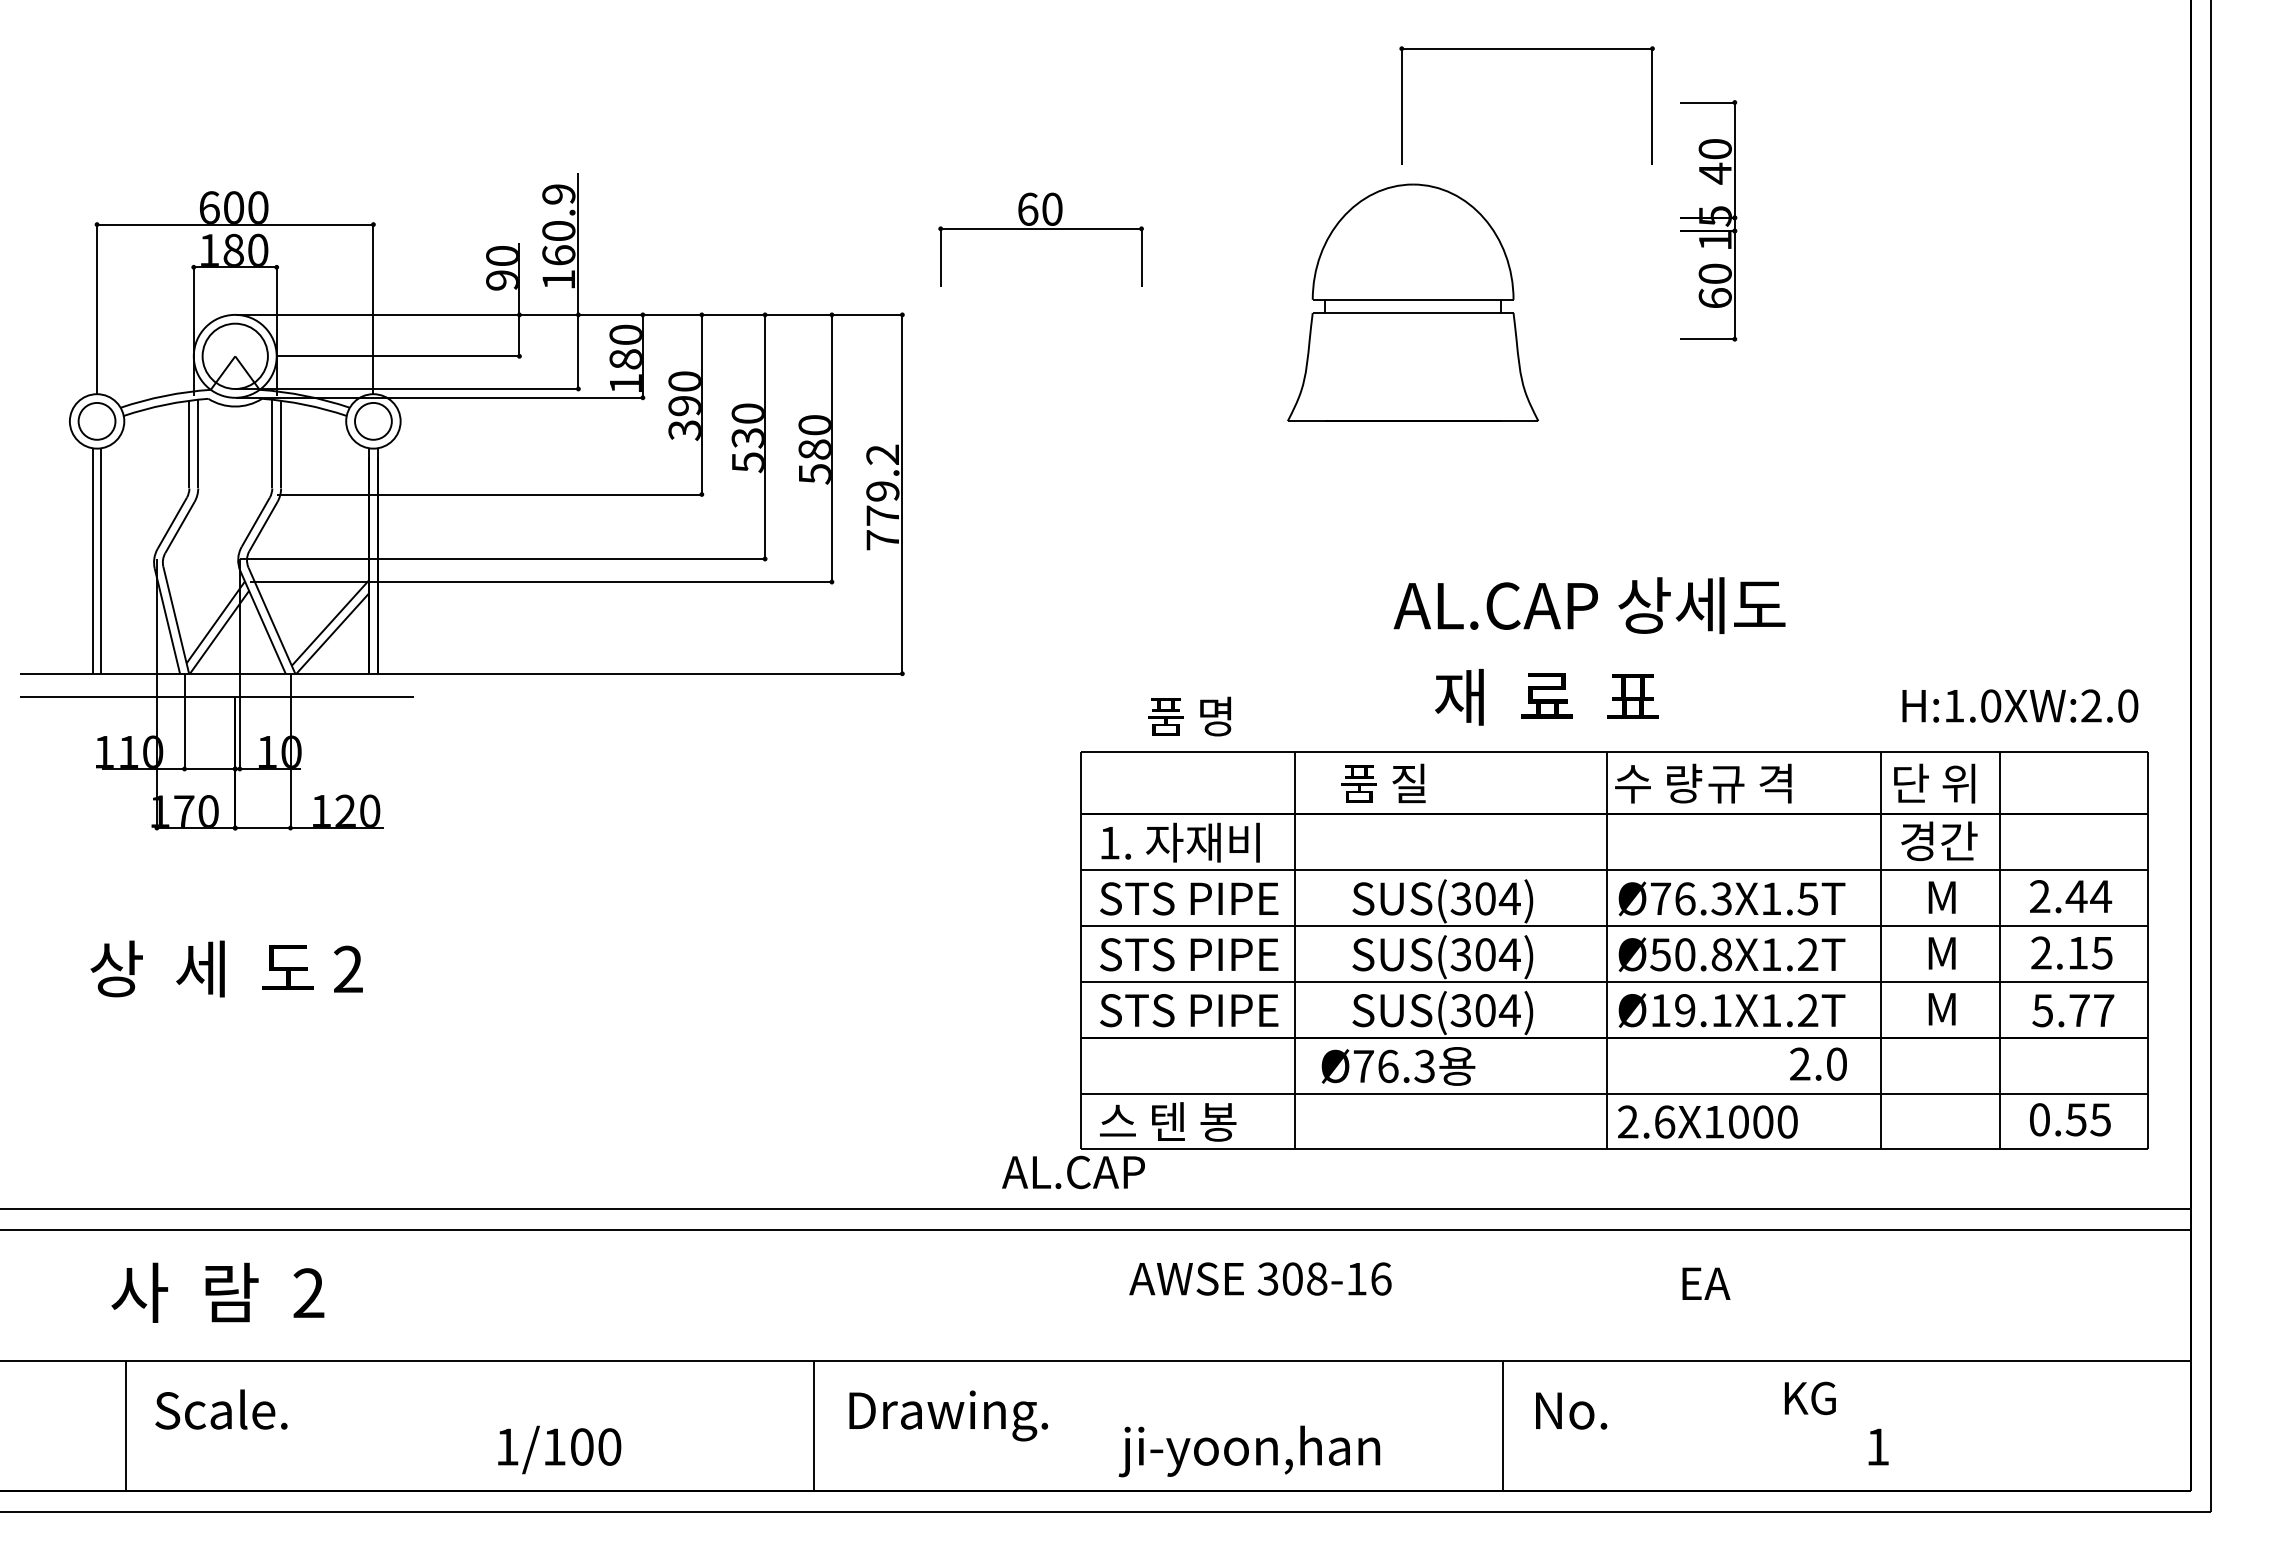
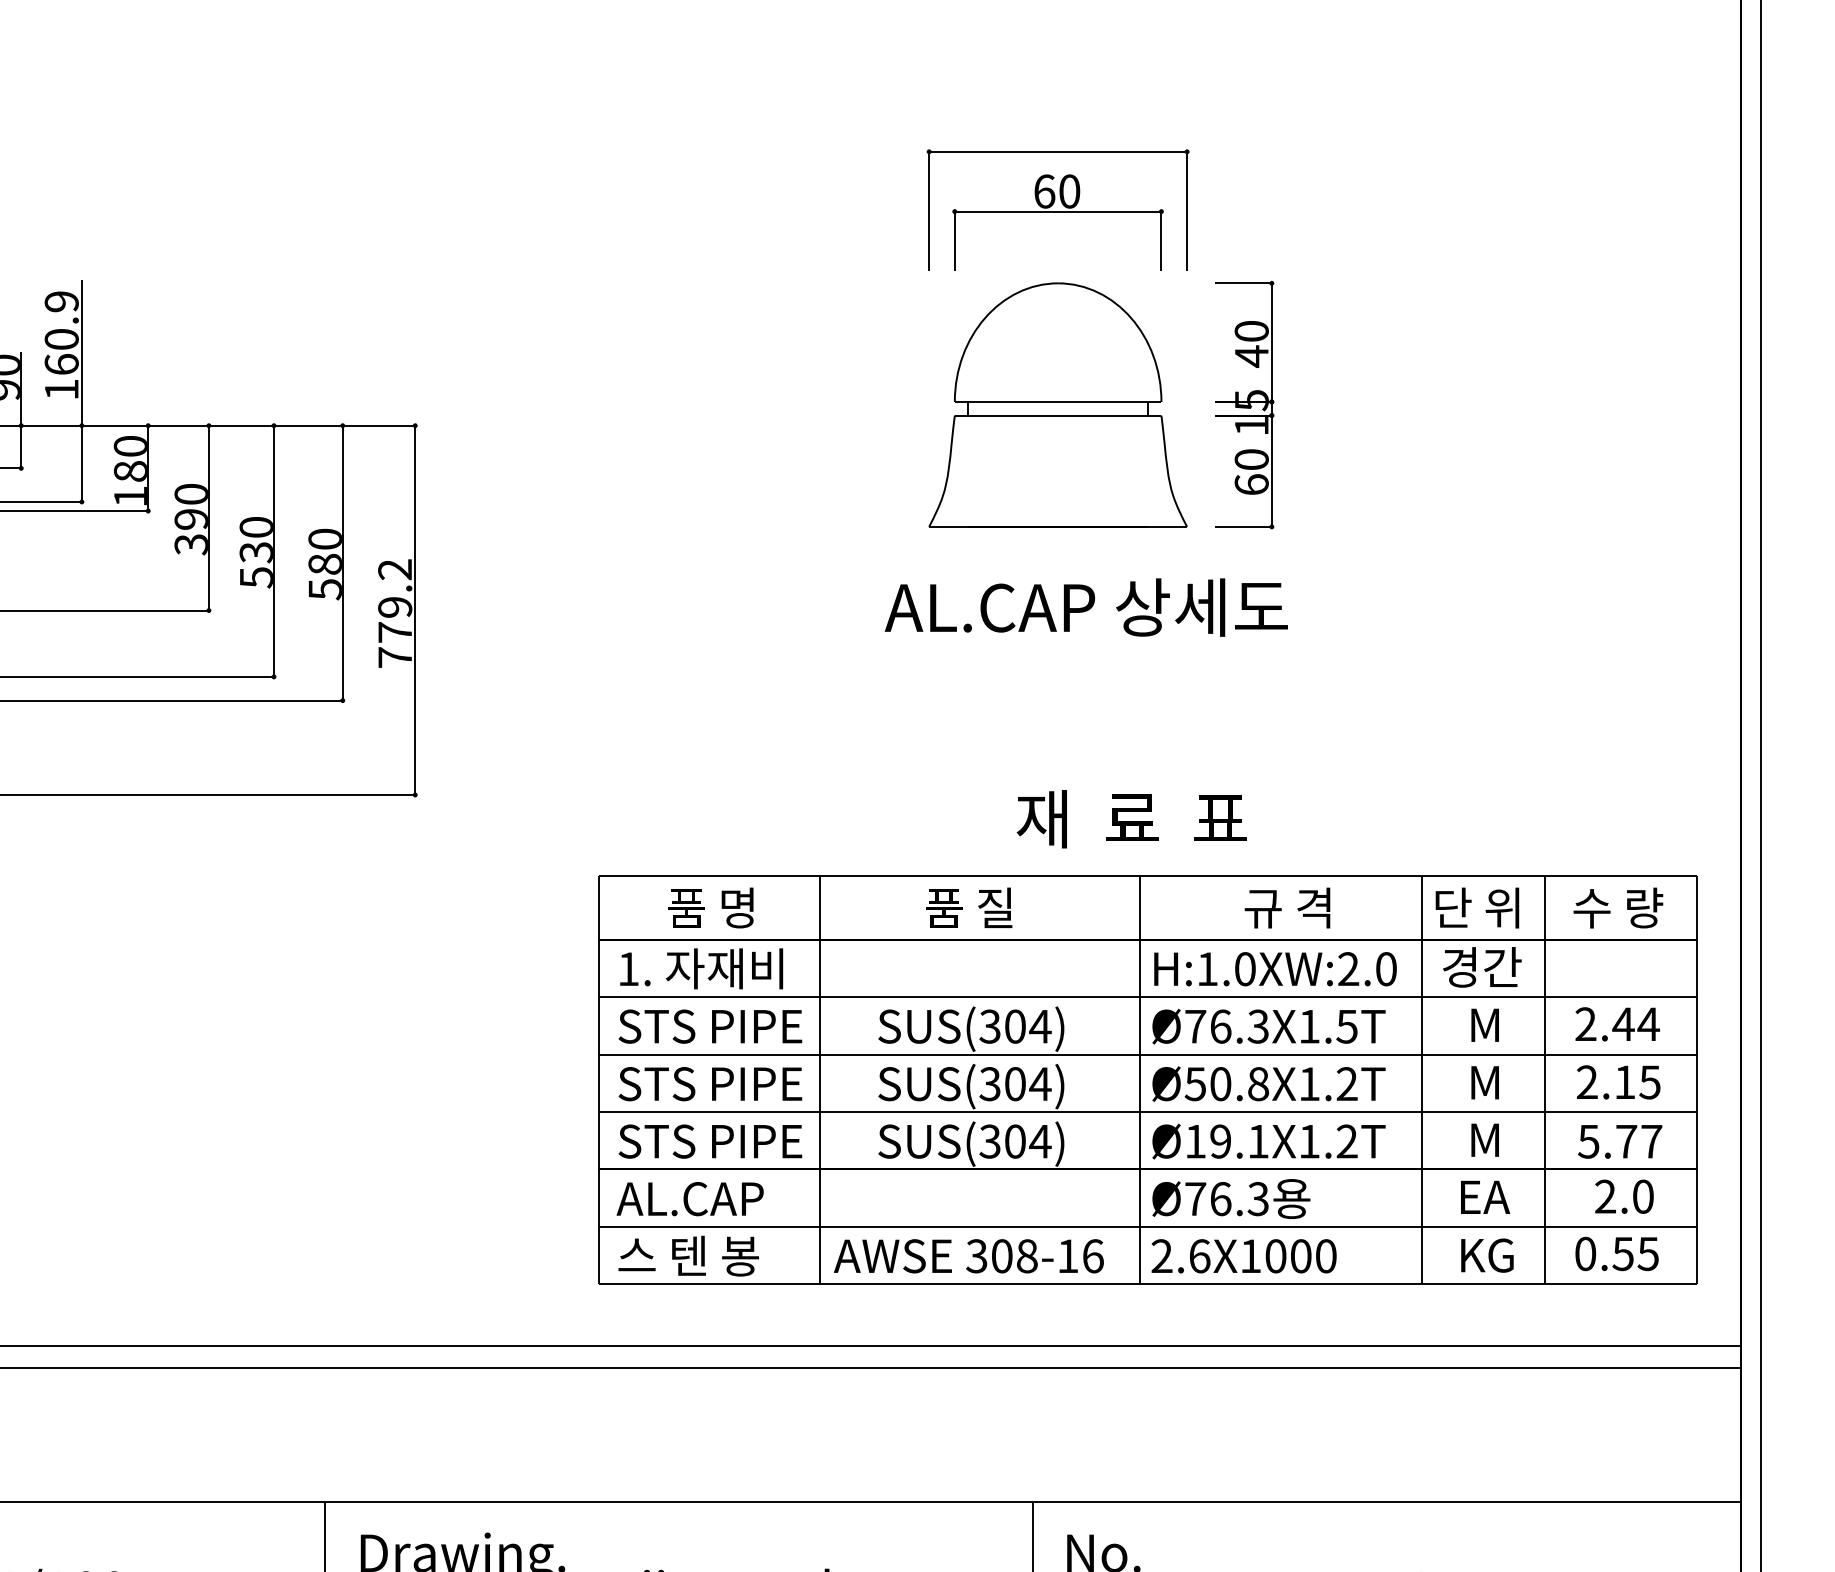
part: (1708, 220) -> (1244, 404), moved
part: (1040, 229) -> (1057, 212), moved
part: (1413, 302) -> (1058, 404), moved
text: (1589, 605) -> (1086, 607), moved
text: (1546, 697) -> (1131, 819), moved
text: (2020, 705) -> (1275, 968), moved
text: (1189, 716) -> (710, 907), moved
text: (1383, 783) -> (968, 907), moved
text: (1658, 783) -> (1618, 907), moved
text: (1818, 1063) -> (1624, 1196), moved
text: (1398, 1066) -> (1231, 1199), moved
text: (1073, 1172) -> (690, 1199), moved
text: (1260, 1278) -> (968, 1255), moved
text: (1706, 1283) -> (1485, 1197), moved
text: (1809, 1398) -> (1486, 1255), moved

